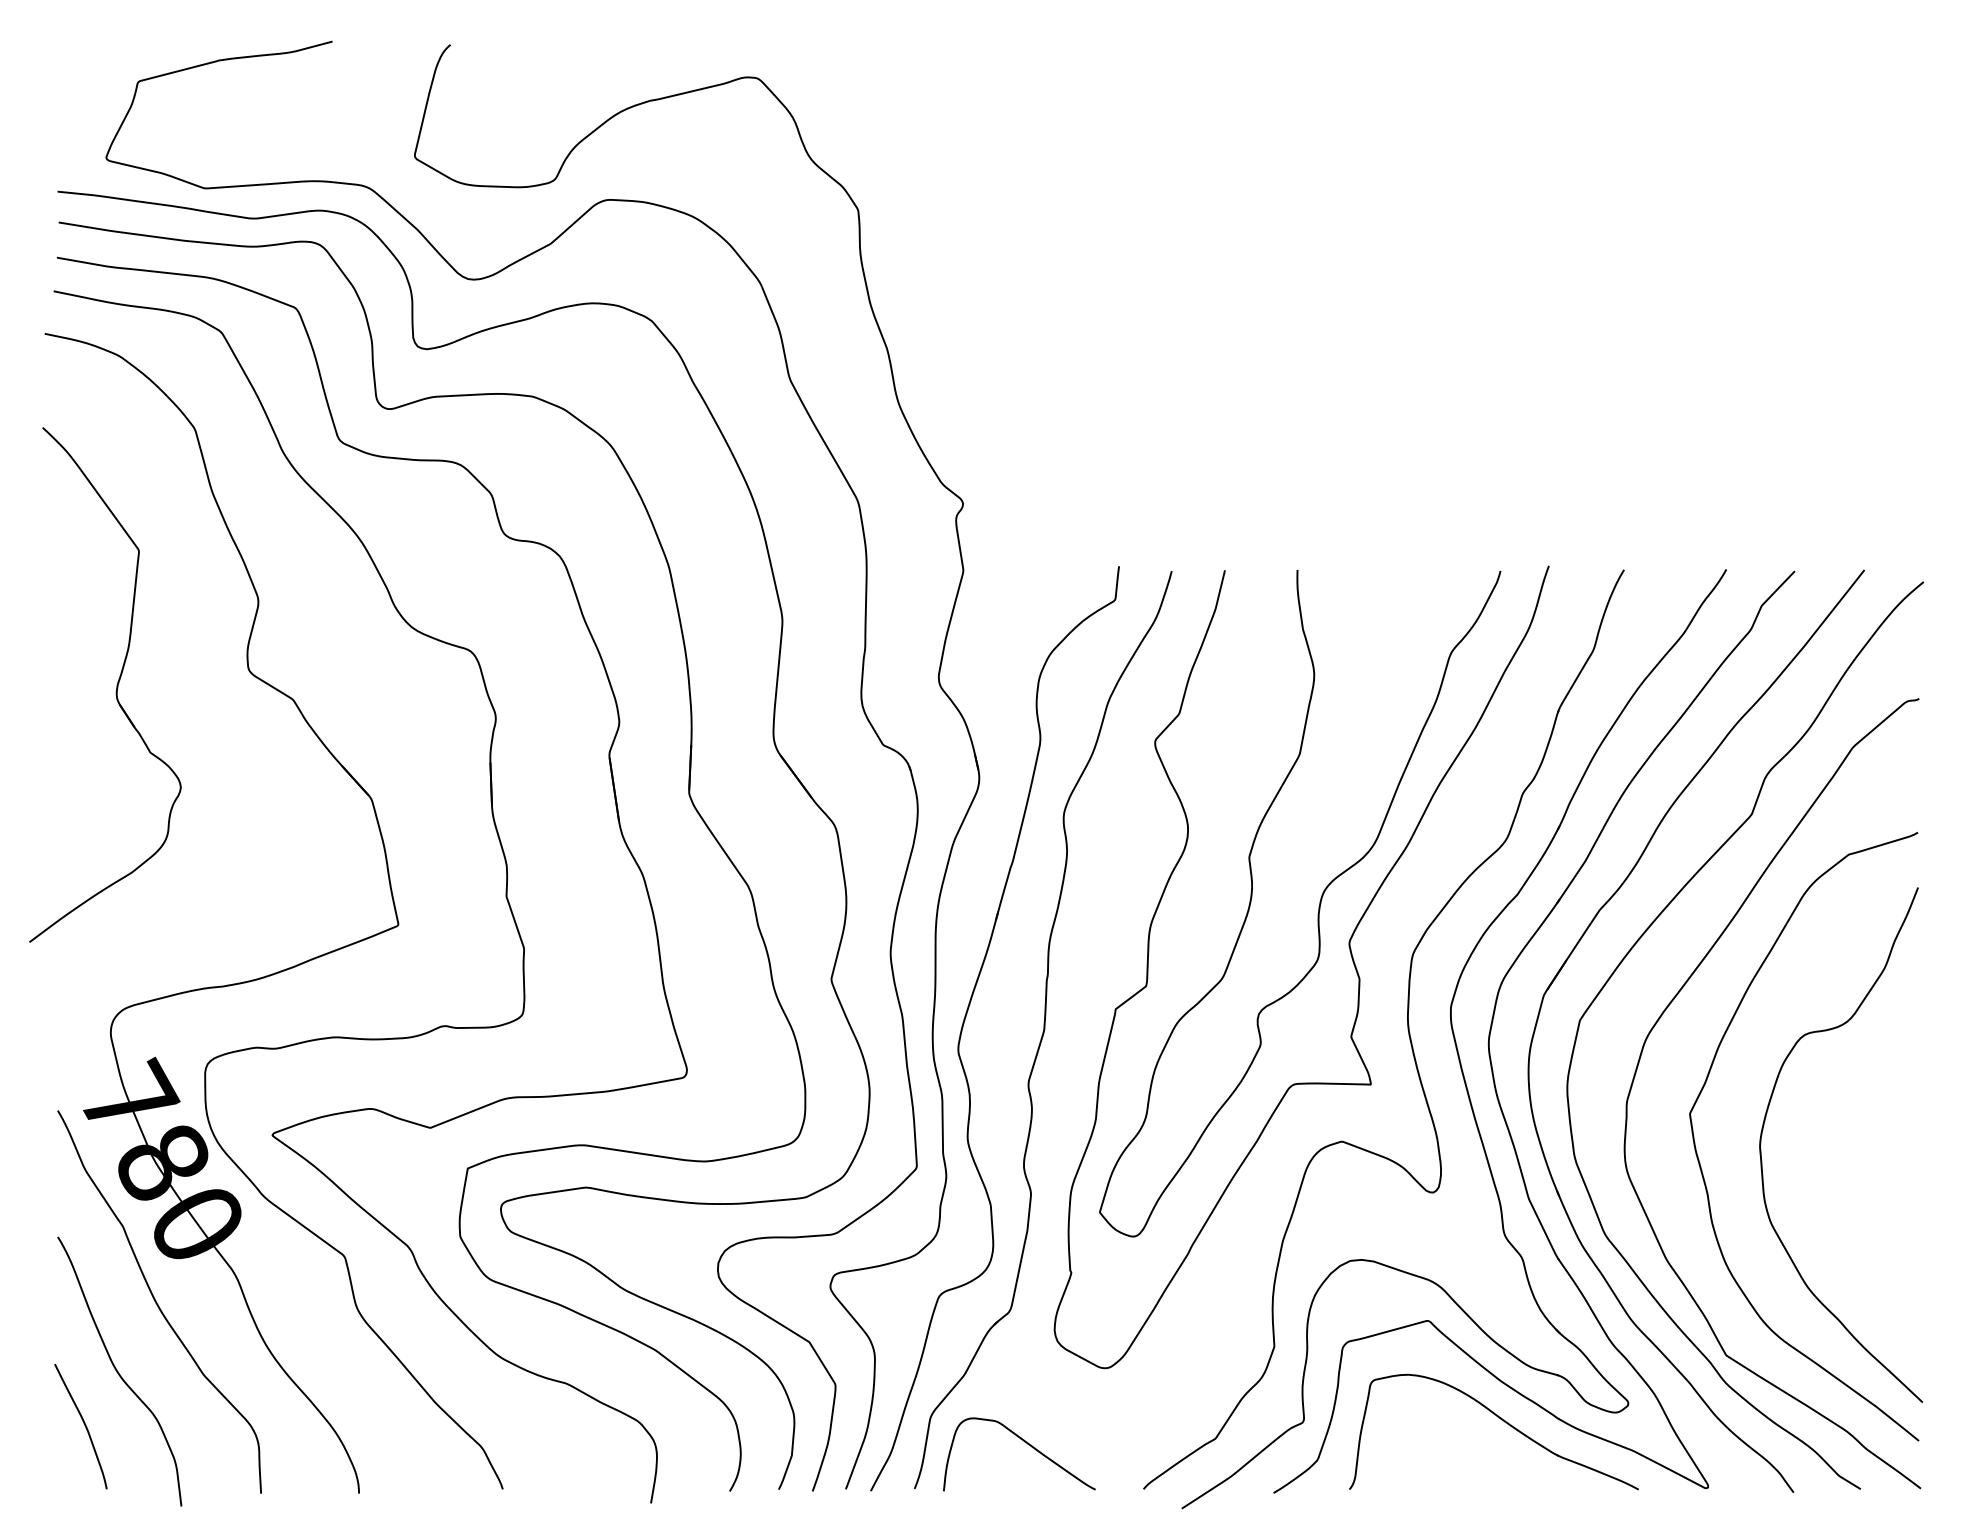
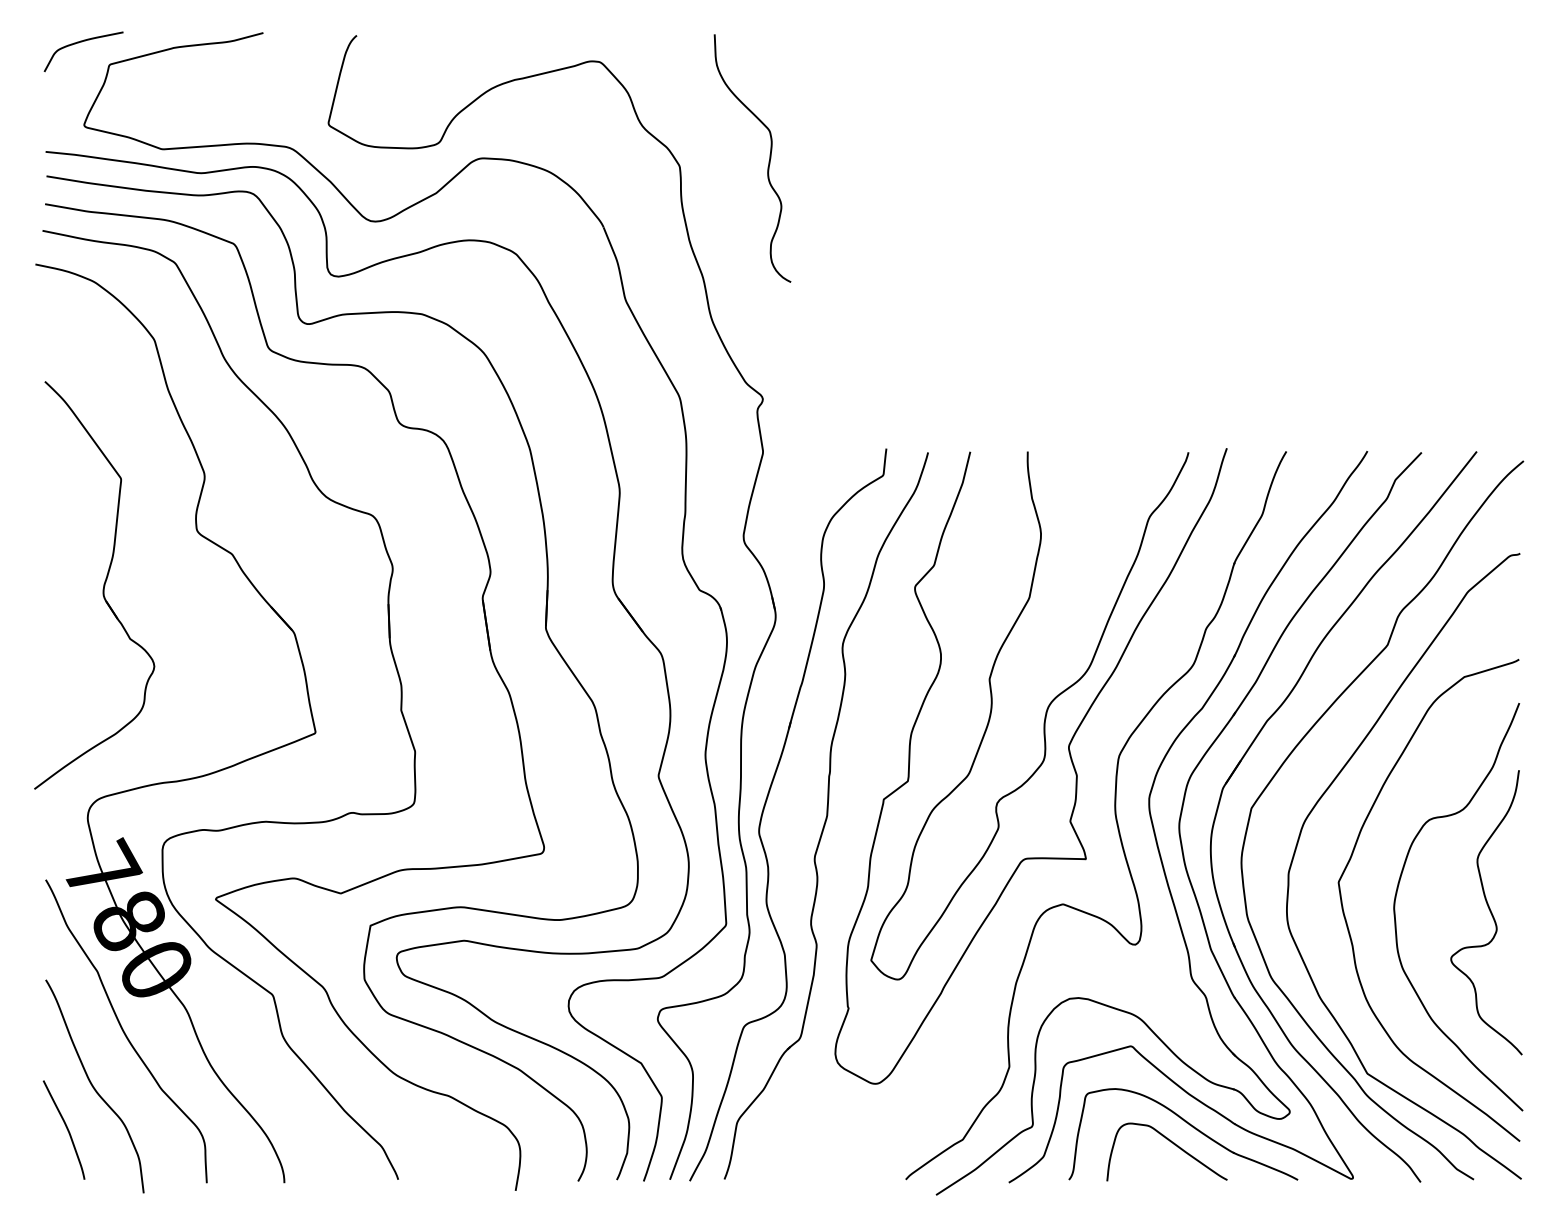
curve: (102, 53) -> (81, 42), added
curve: (970, 203) -> (768, 161), added
part: (116, 685) -> (103, 585), moved
curve: (1880, 1150) -> (1489, 911), added
curve: (1028, 1445) -> (1174, 1145), moved

